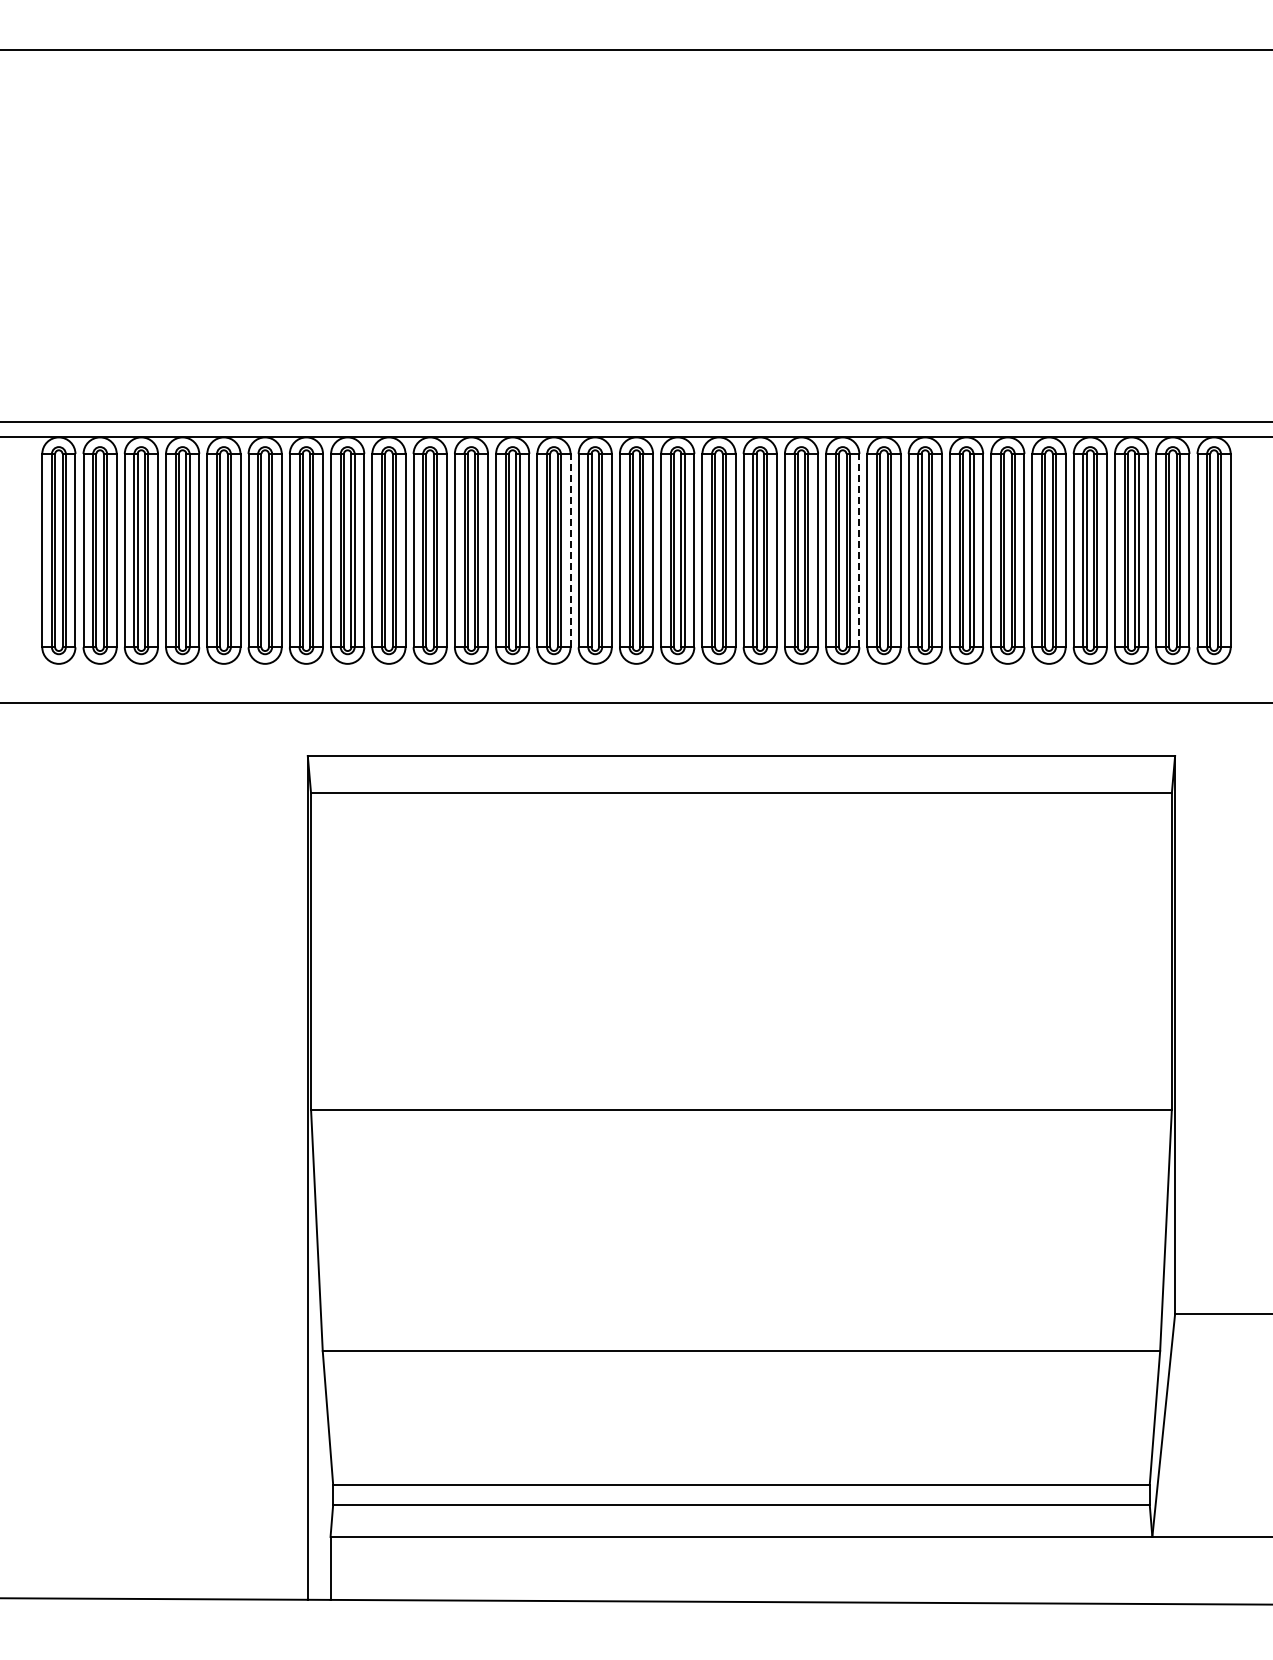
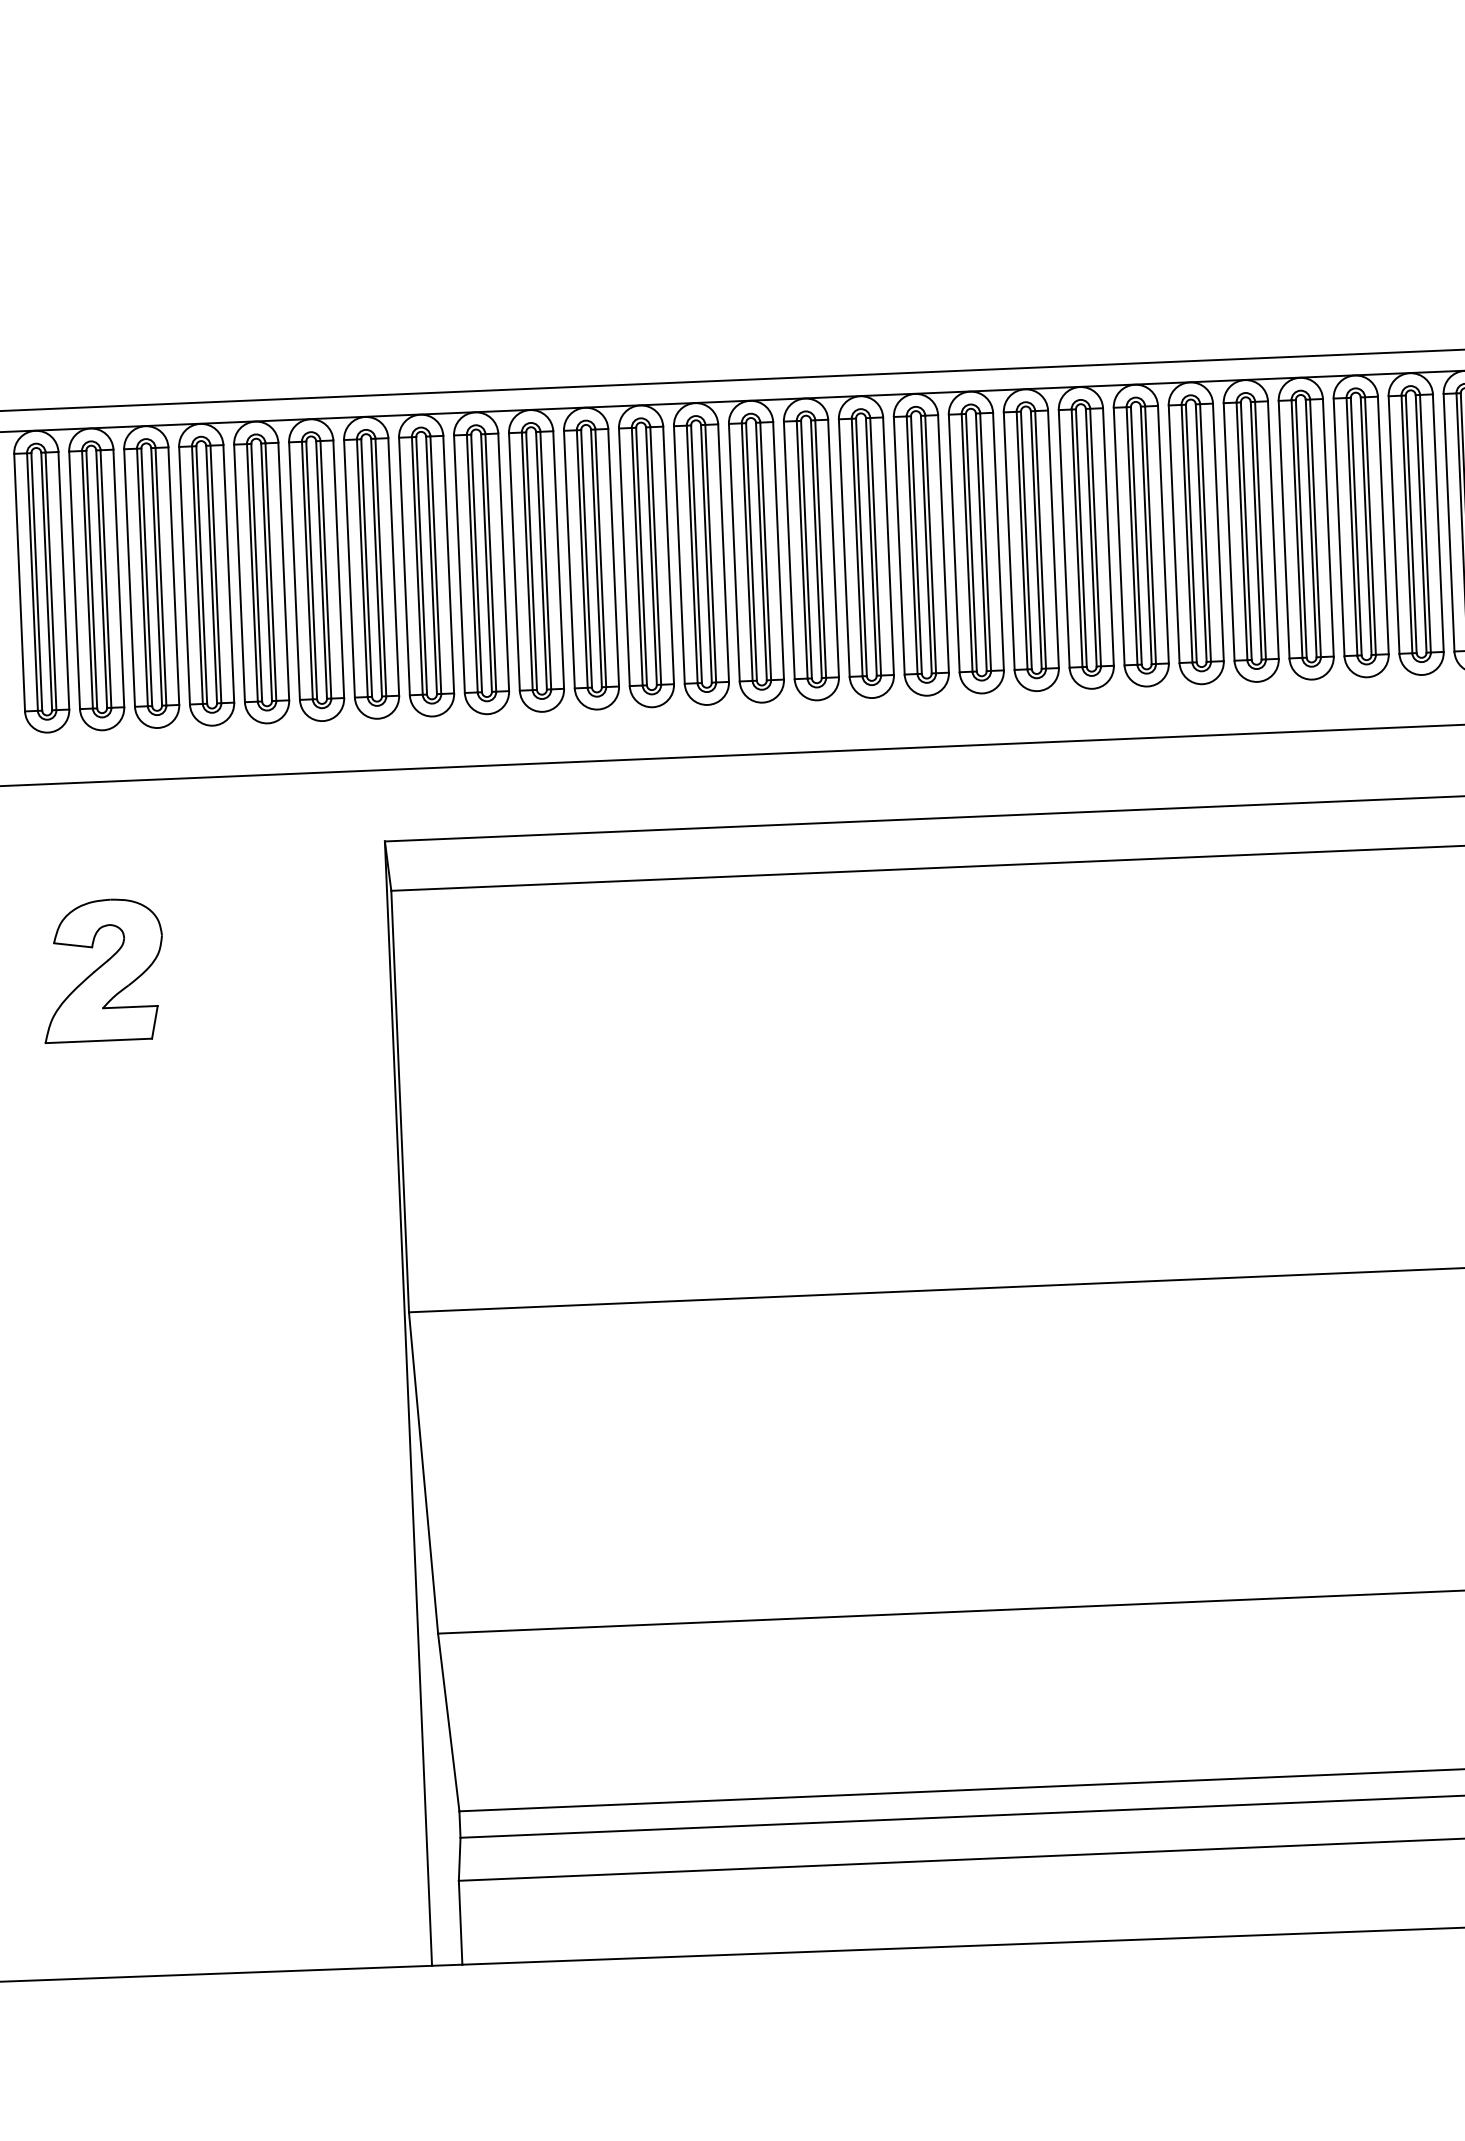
line: (570, 550) -> (723, 552), dashed -> solid
line: (859, 550) -> (1108, 536), dashed -> solid
part: (92, 843) -> (102, 970), added

